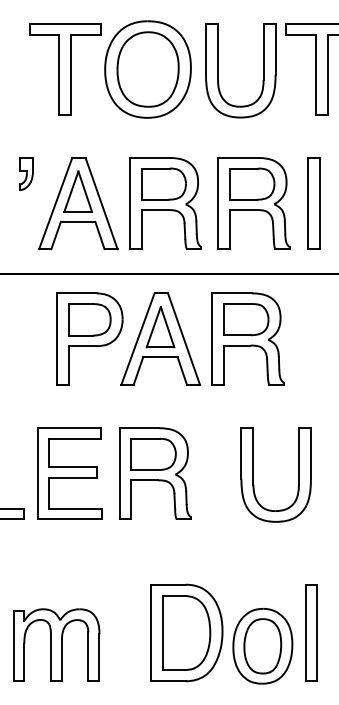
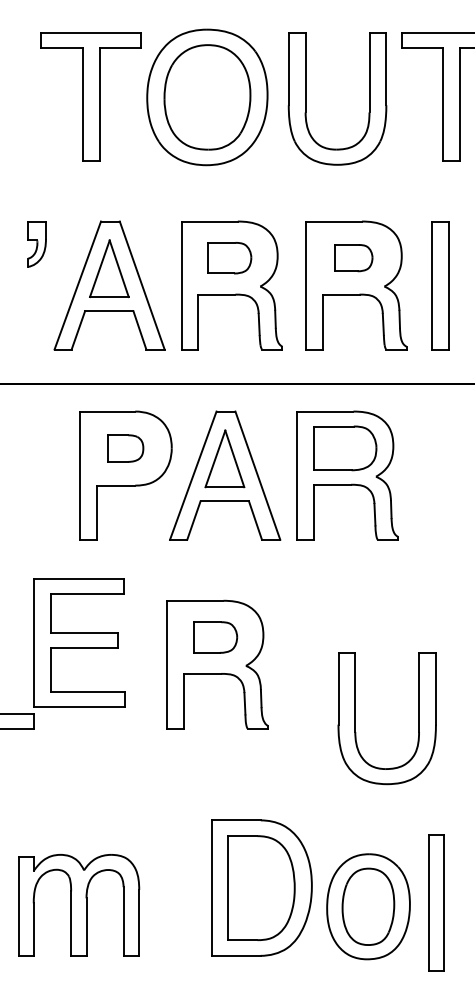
part: (163, 183) -> (229, 257), size x0.7
part: (252, 183) -> (353, 257), size x0.6
part: (89, 319) -> (125, 448), size x0.6
part: (153, 454) -> (215, 637), size x0.7
part: (69, 473) -> (79, 642), moved
part: (253, 475) -> (355, 718), moved
part: (311, 632) -> (436, 902), moved

